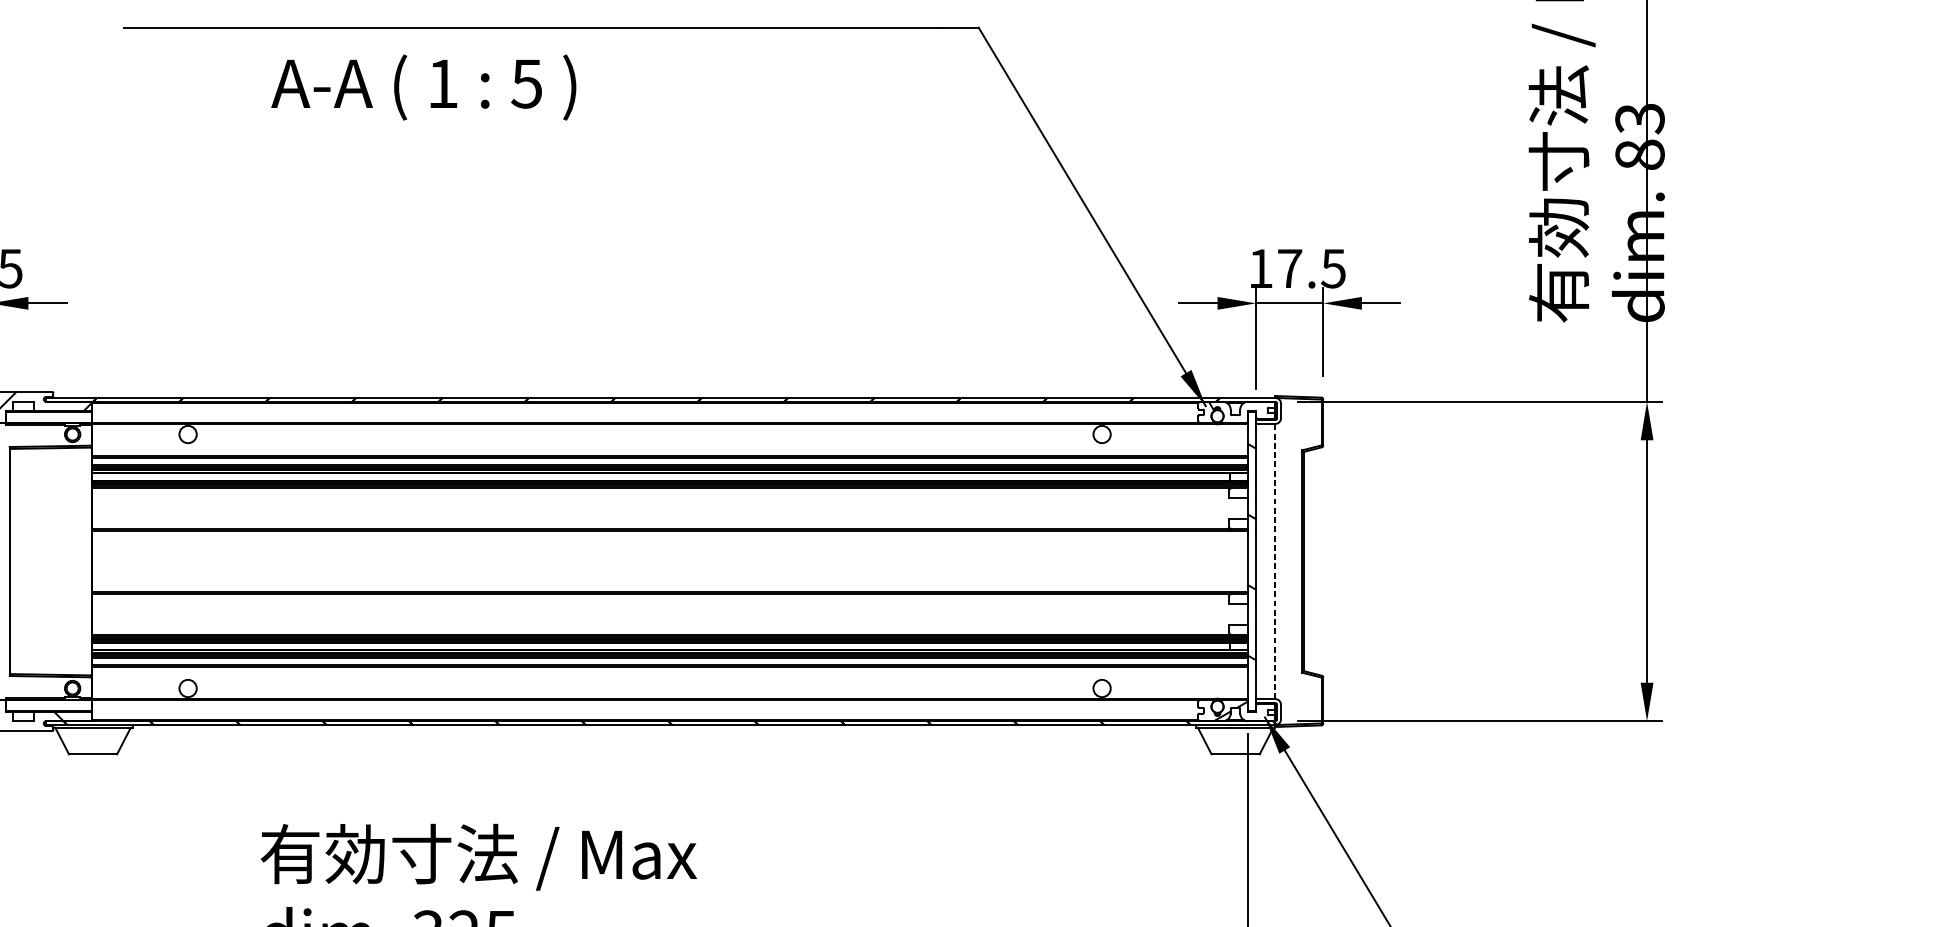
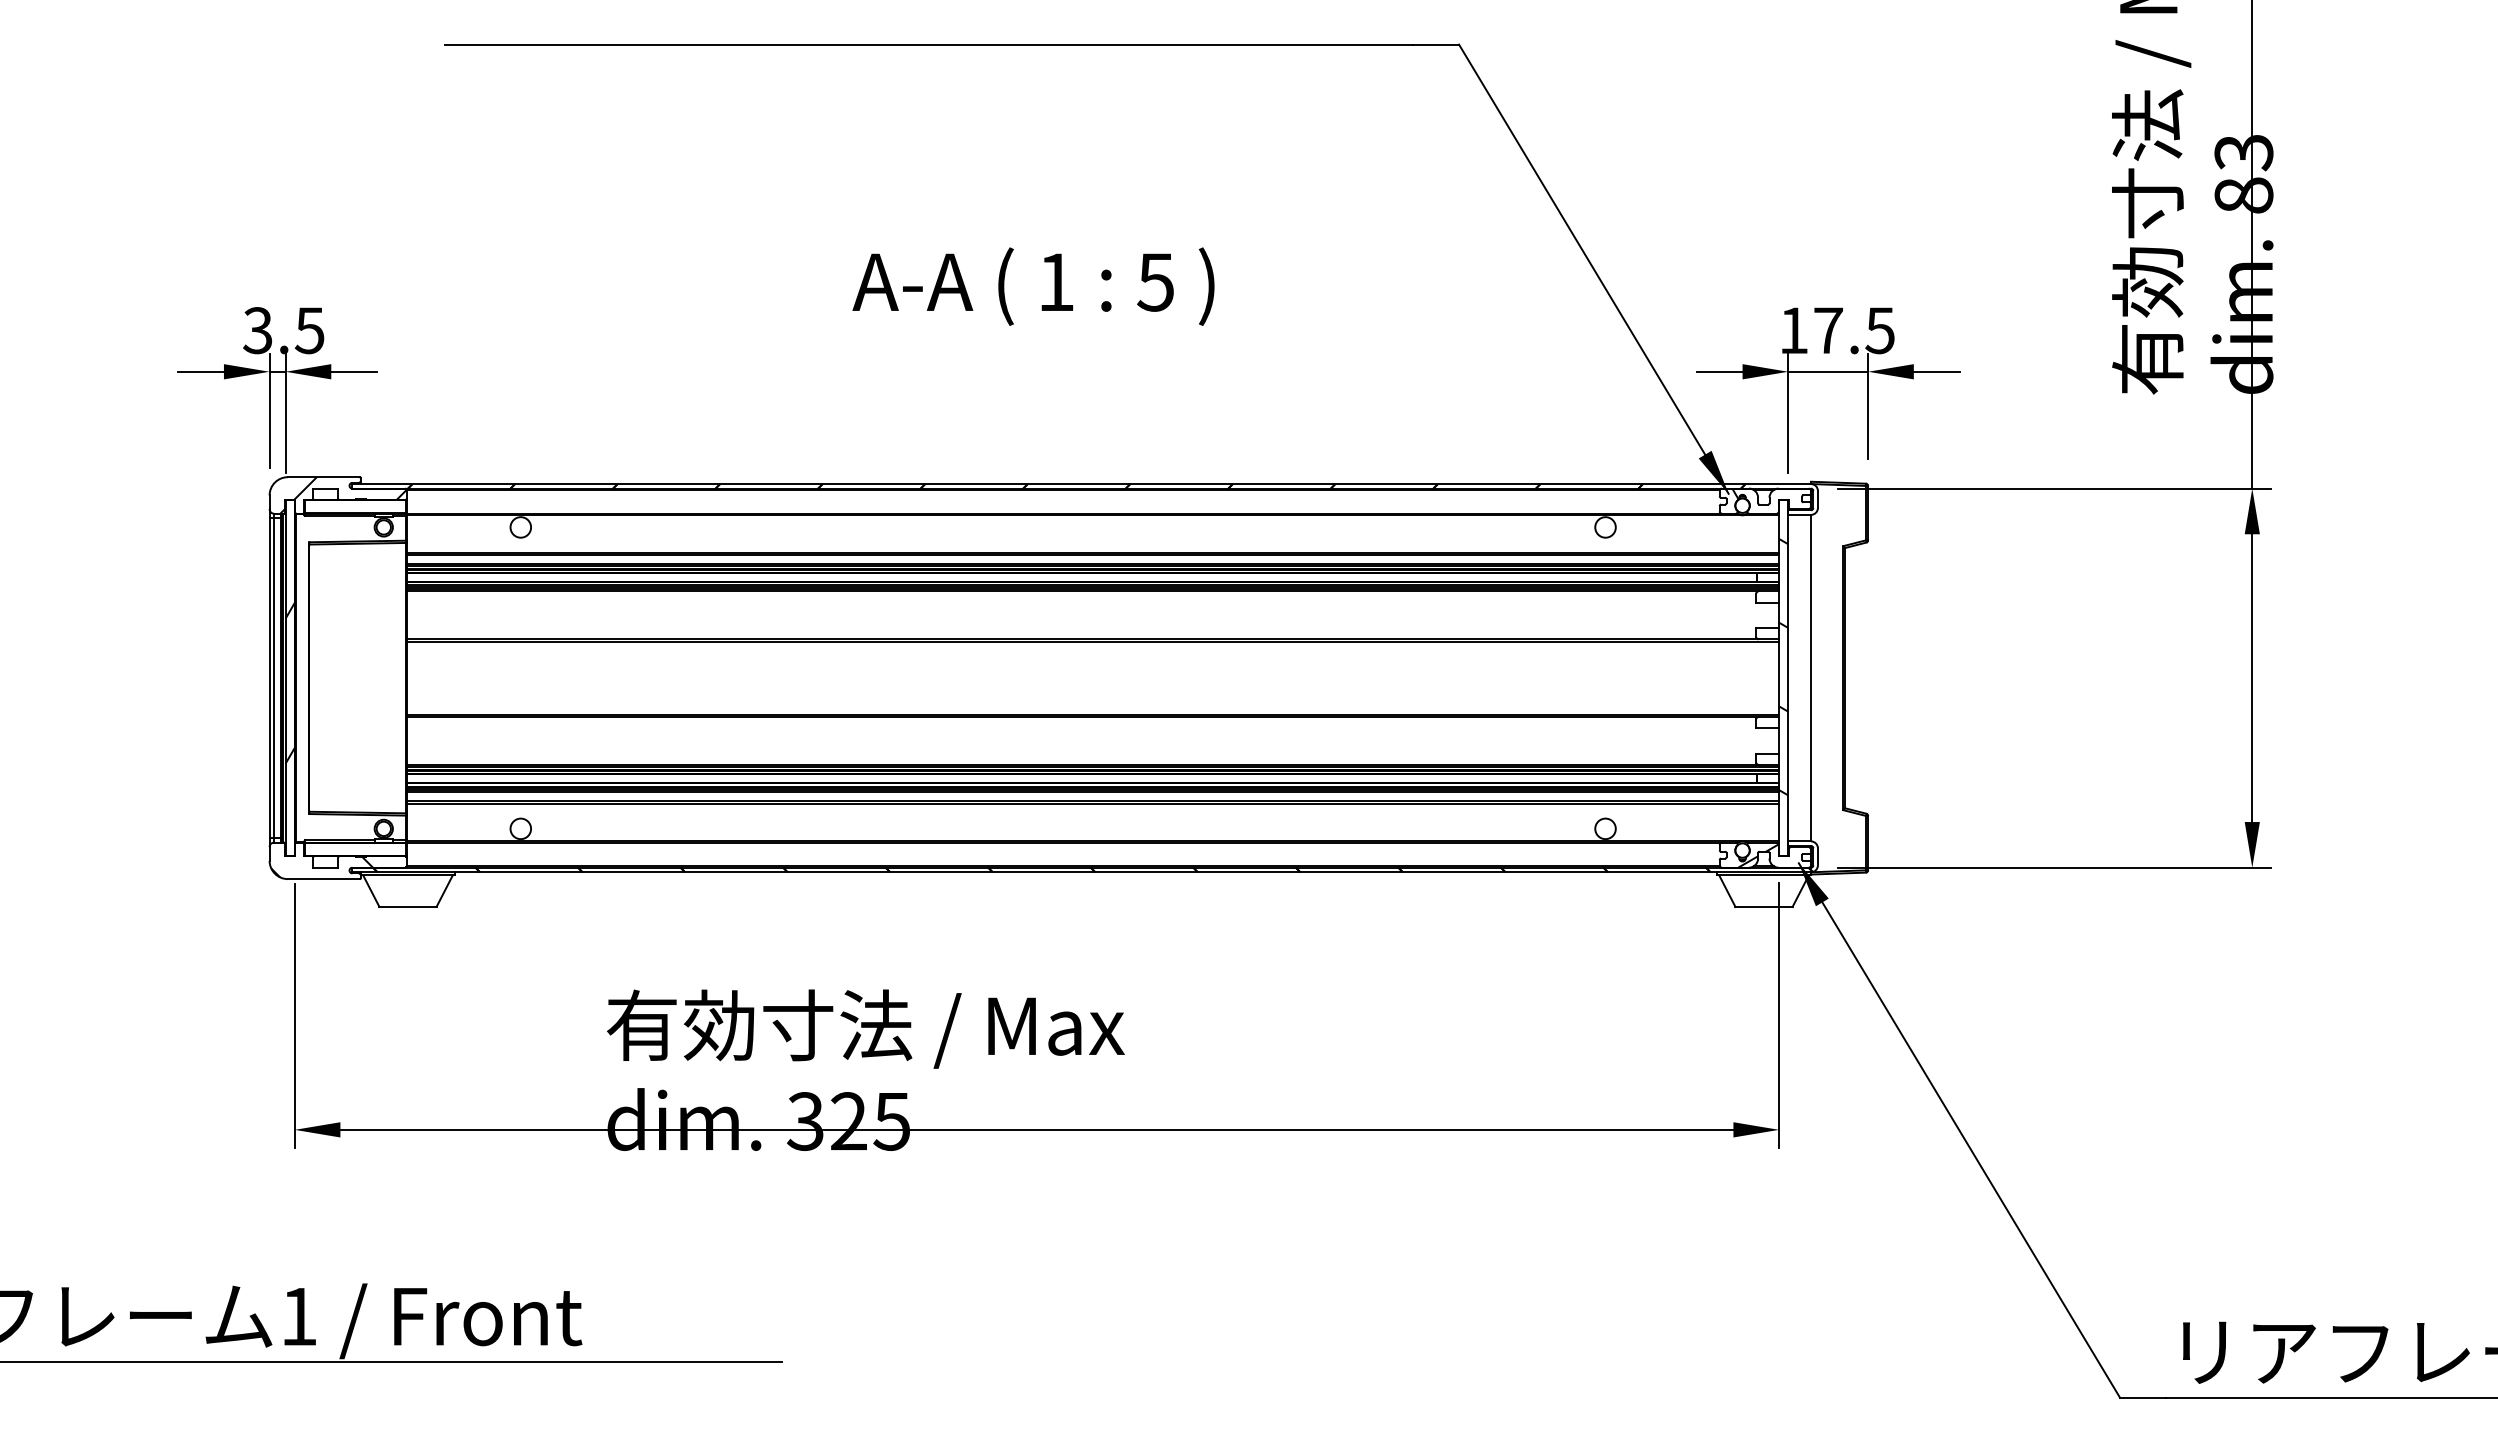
text: (423, 87) -> (1033, 286), moved
line: (1275, 560) -> (1811, 677), dashed -> solid

